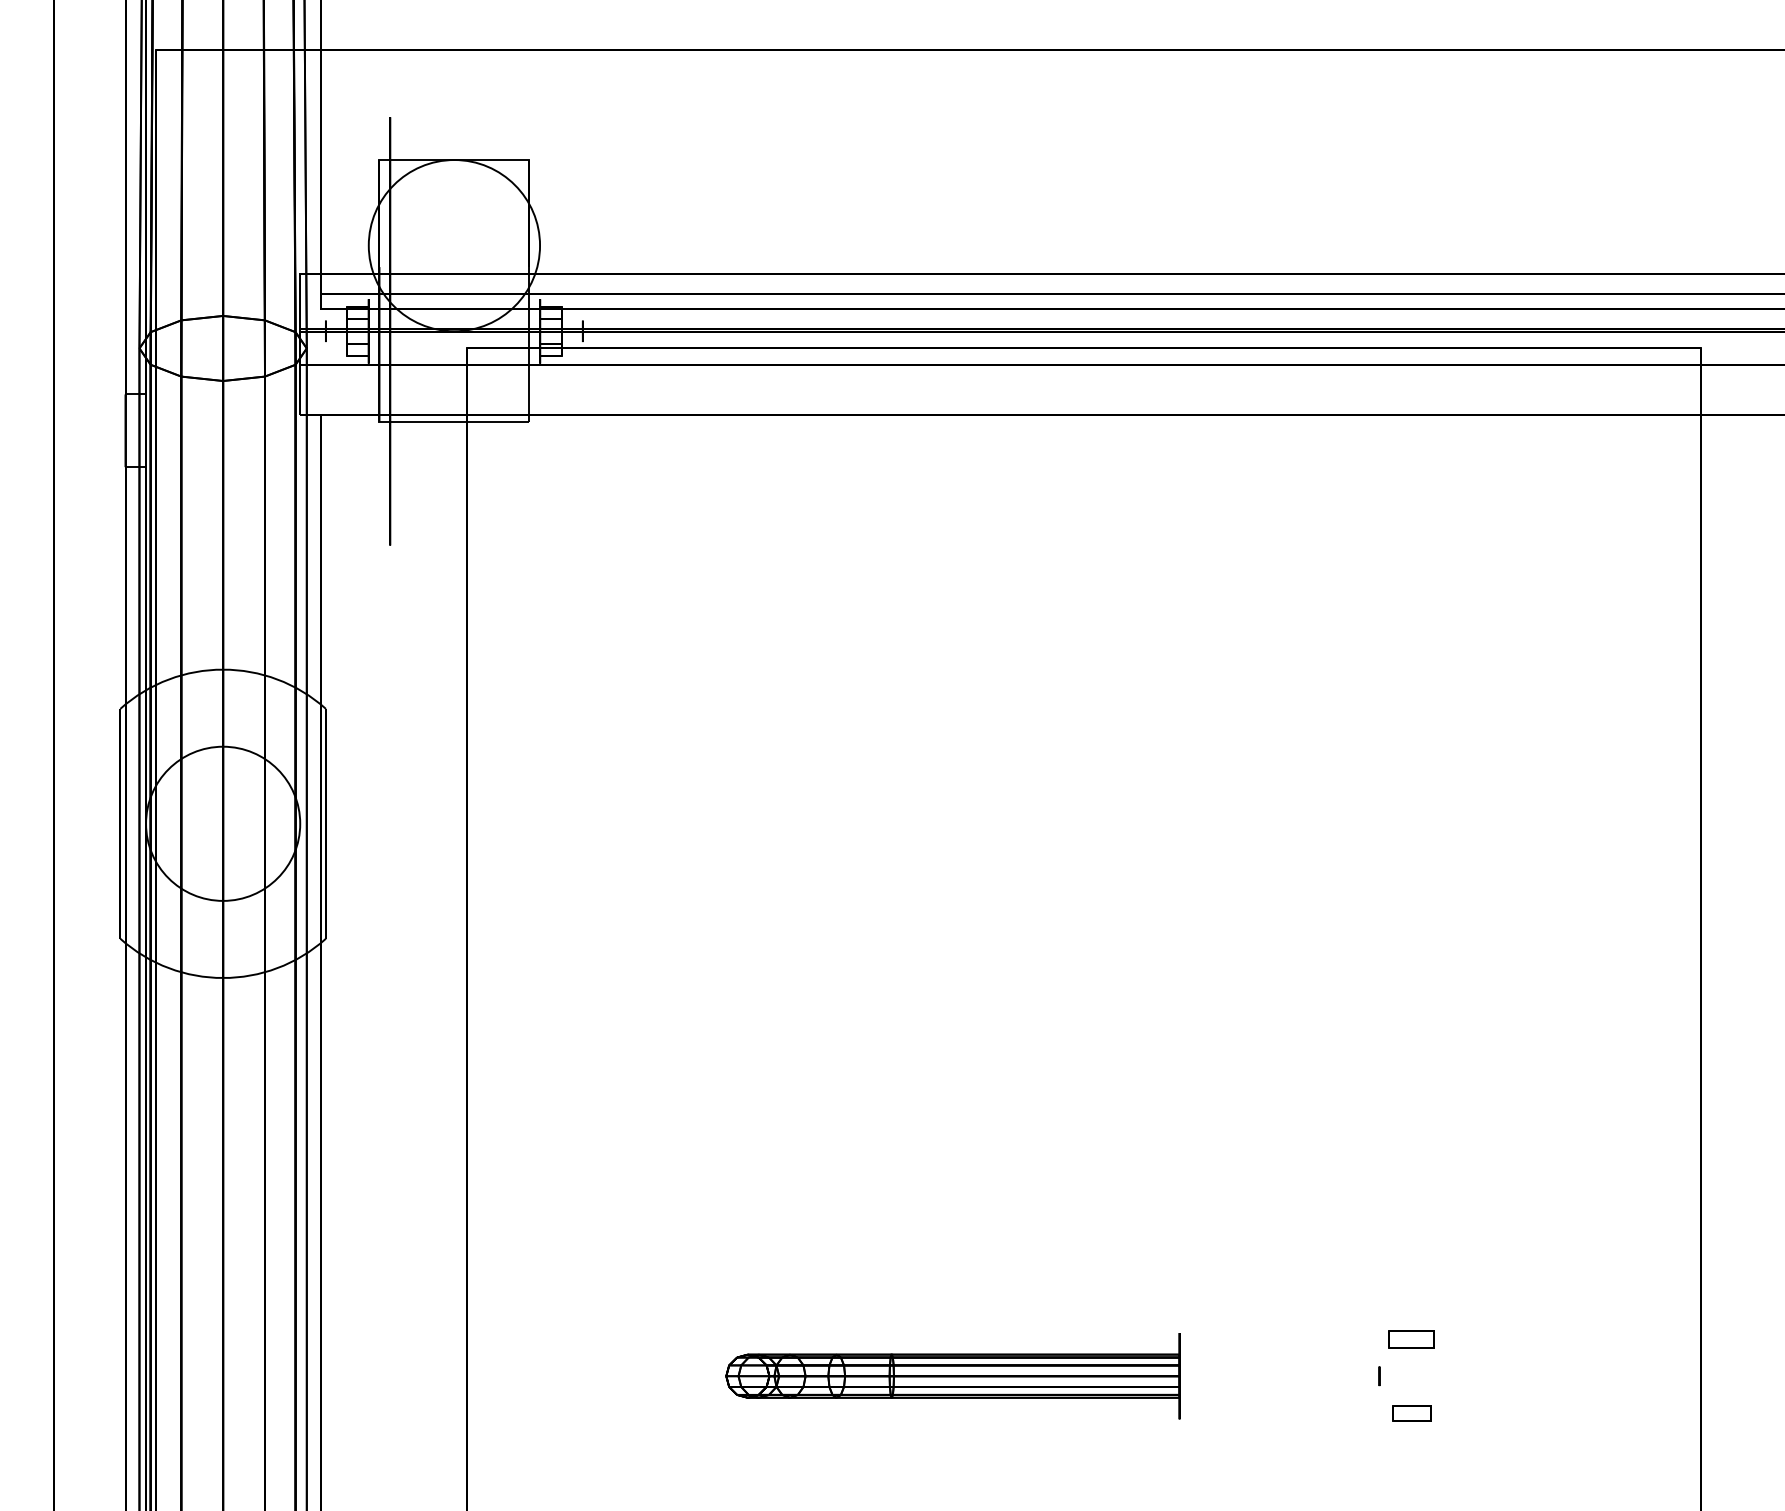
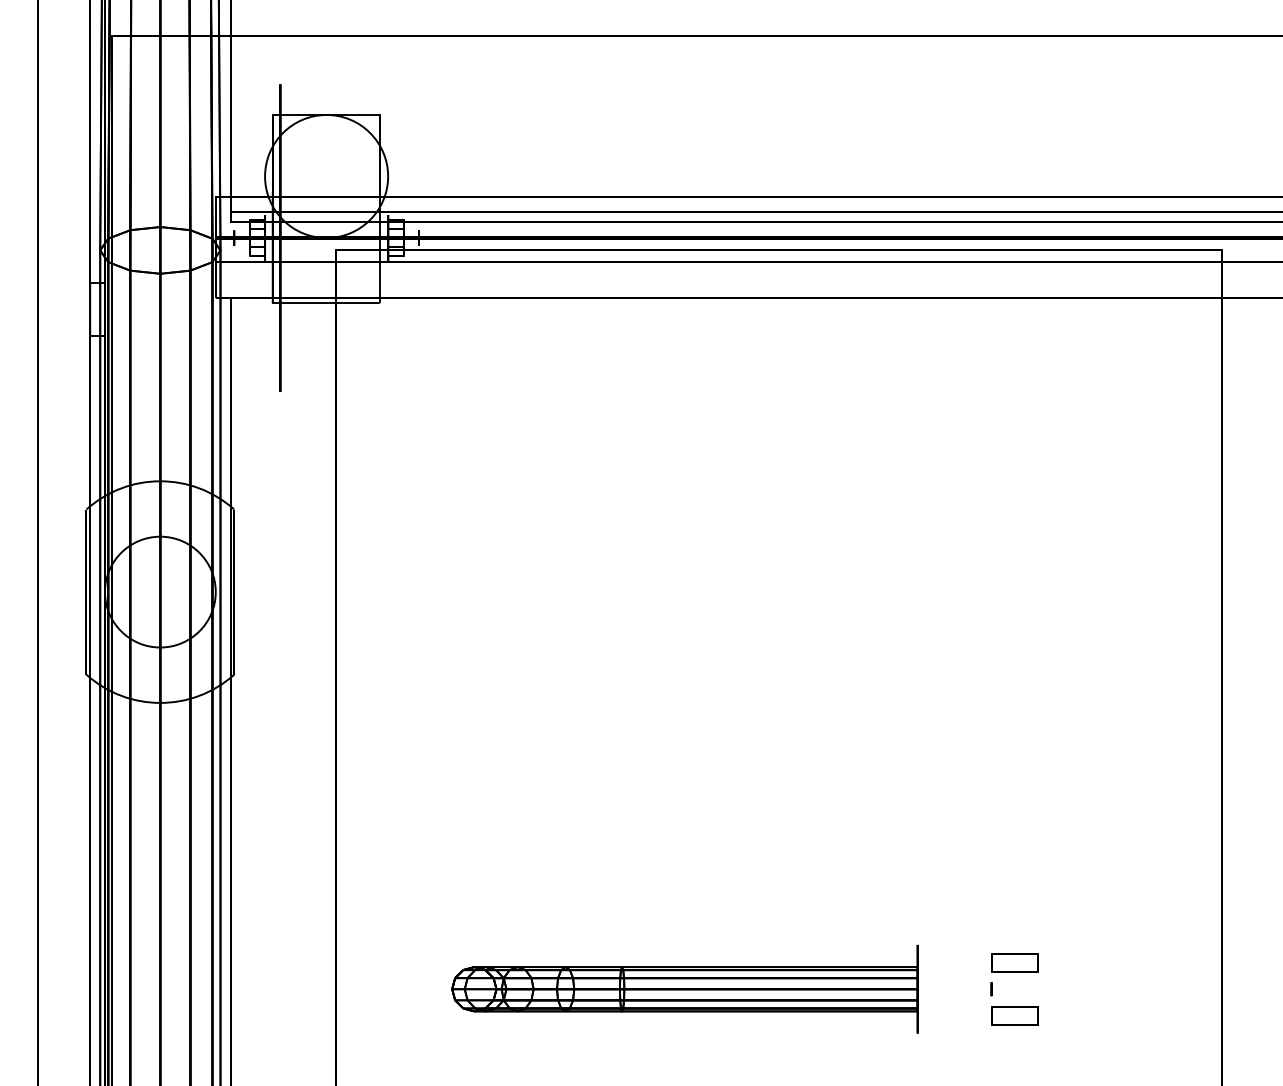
part: (1411, 1339) -> (1014, 962), size x1.43
part: (952, 1375) -> (684, 988), size x1.43
part: (1411, 1413) -> (1014, 1015), size x1.67

